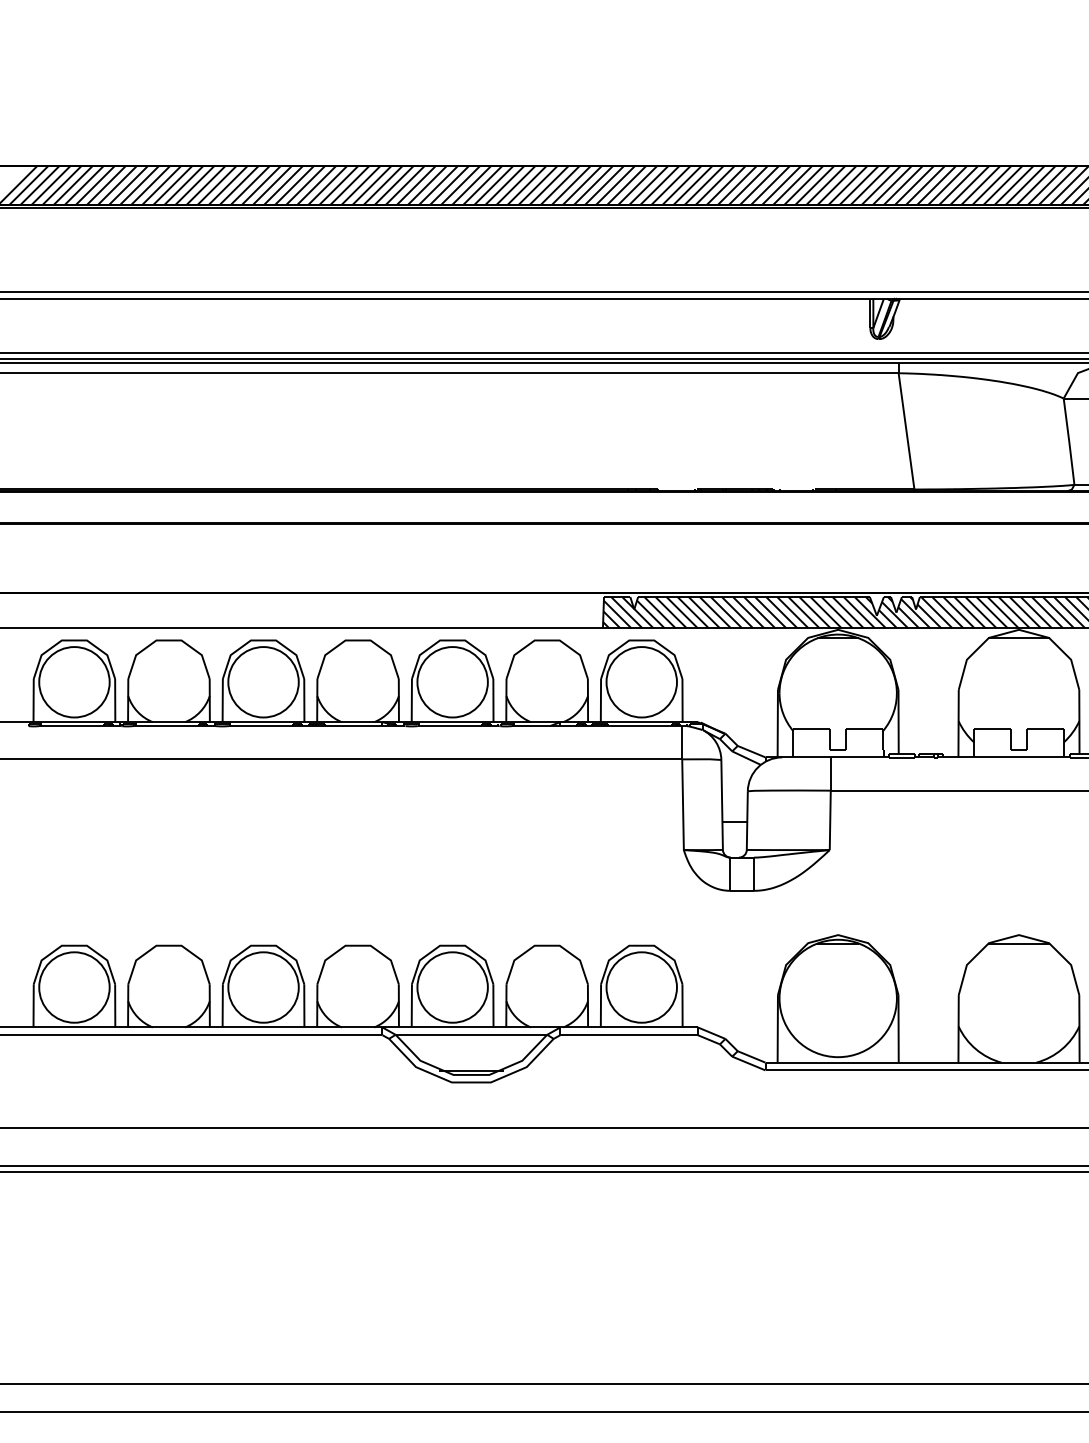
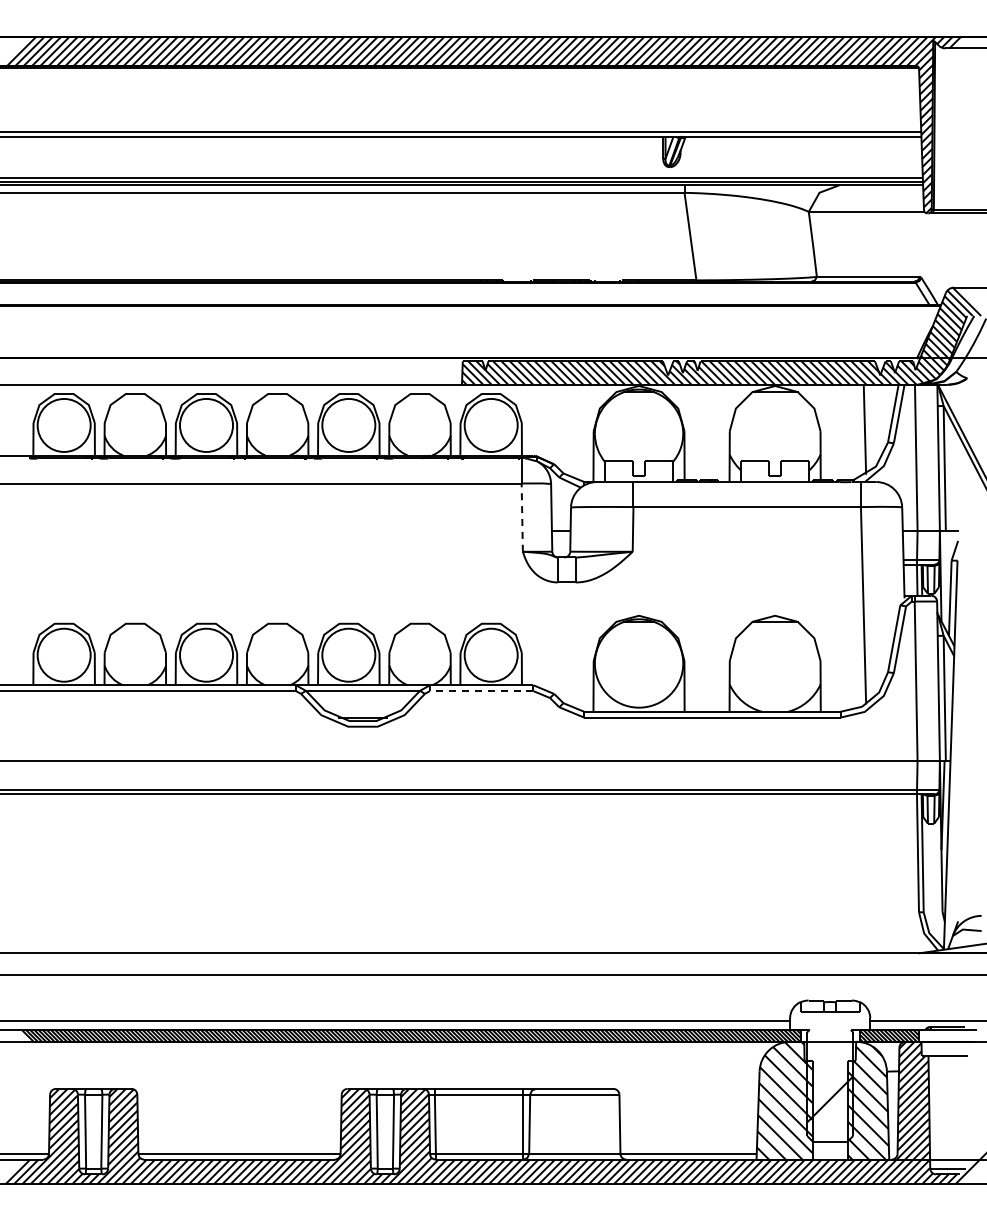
line: (683, 804) -> (522, 517), solid -> dashed
line: (628, 1035) -> (481, 691), solid -> dashed

